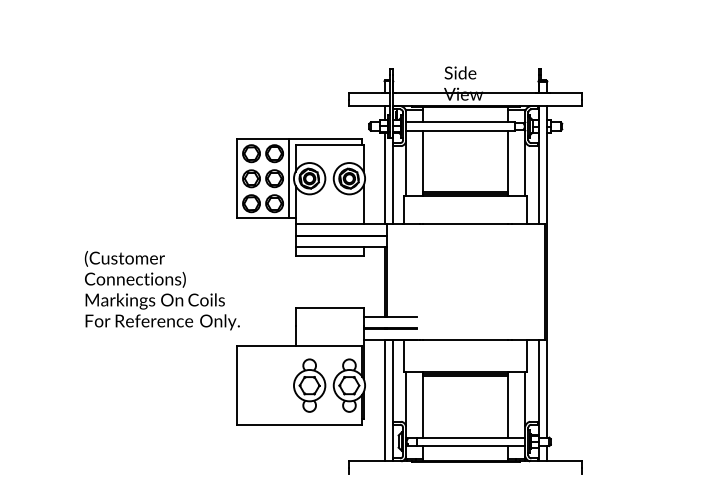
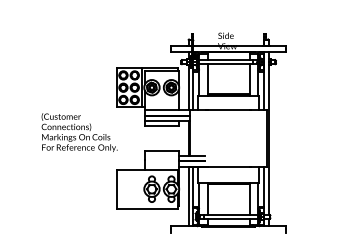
text: (161, 290) -> (79, 132), moved

